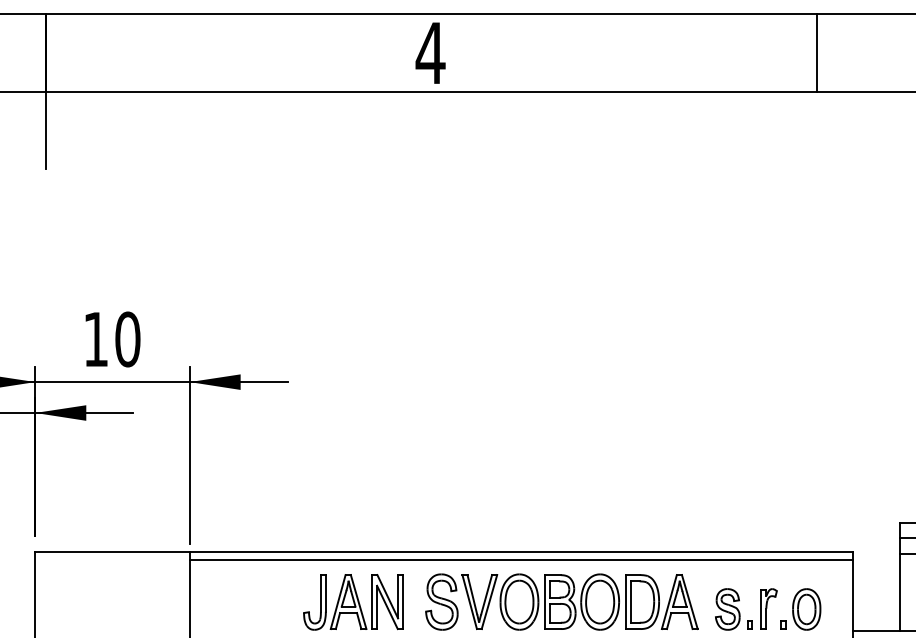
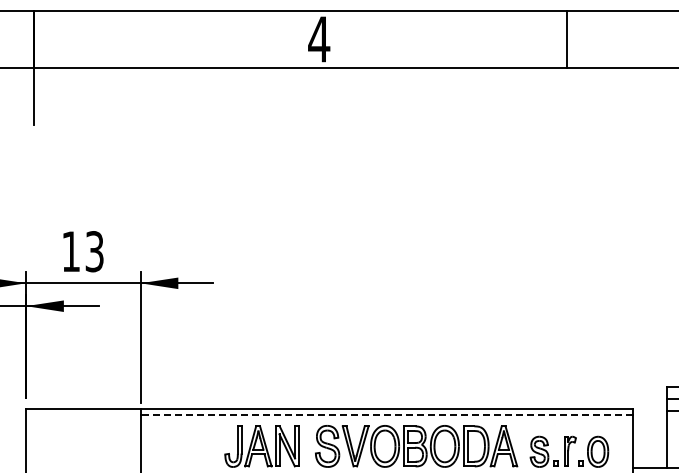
line: (816, 51) -> (566, 38), moved
text: (127, 339) -> (94, 251), 10 -> 13
line: (521, 559) -> (386, 414), solid -> dashed

